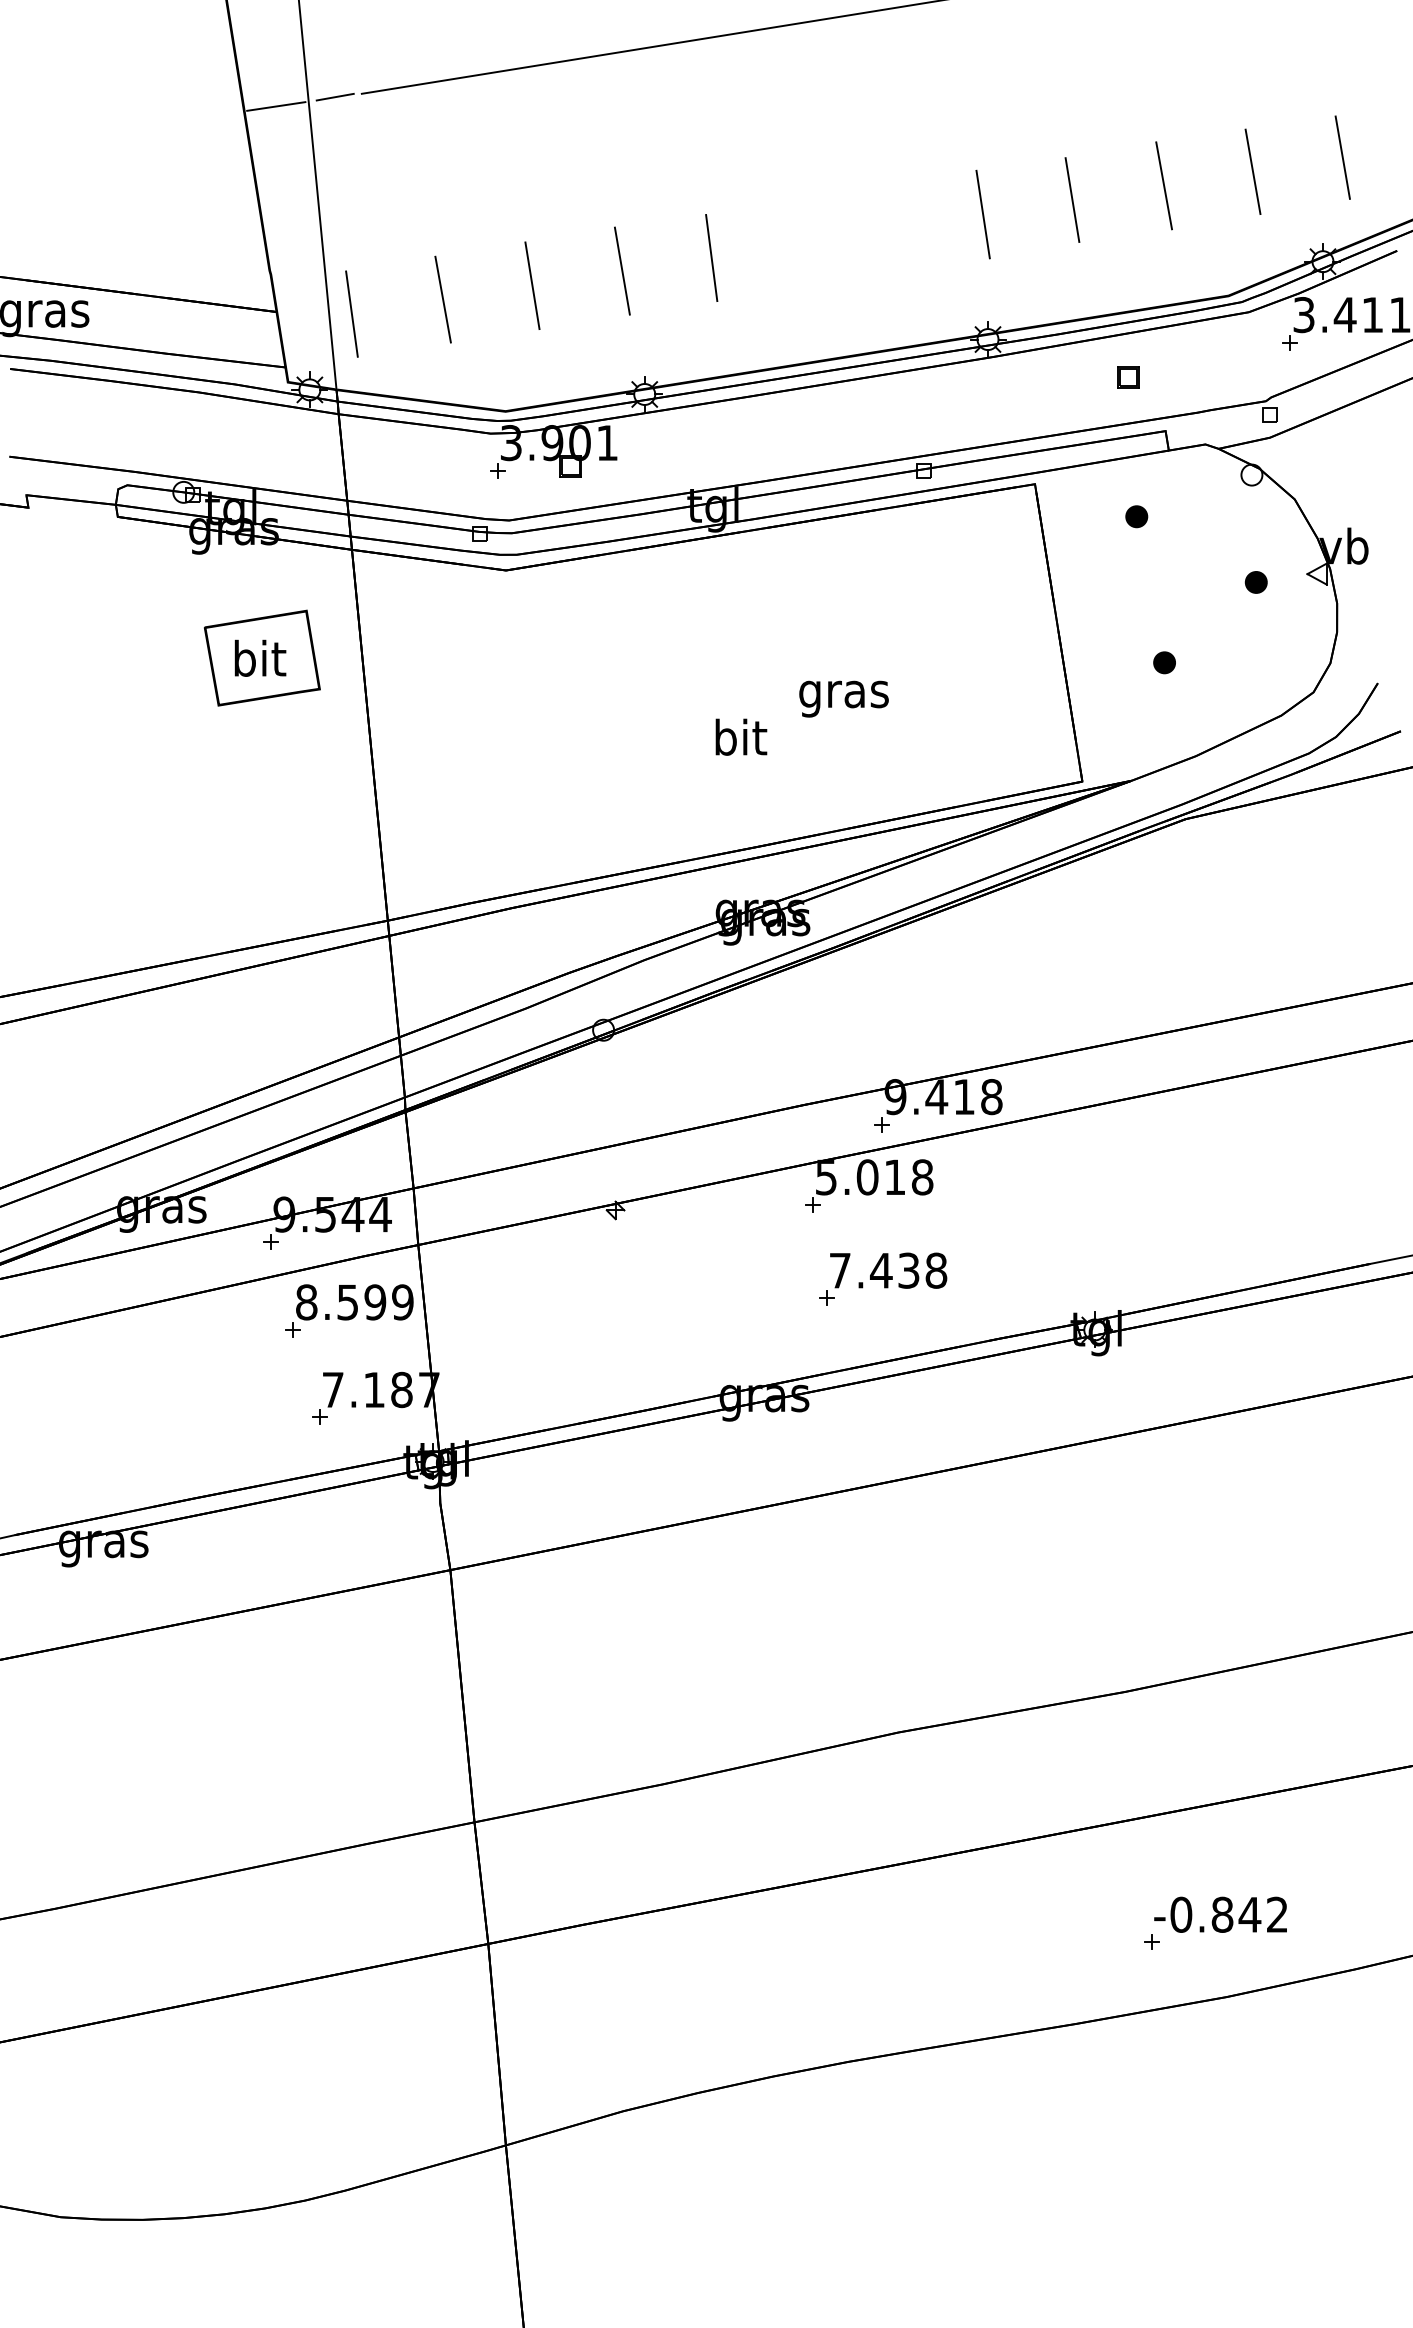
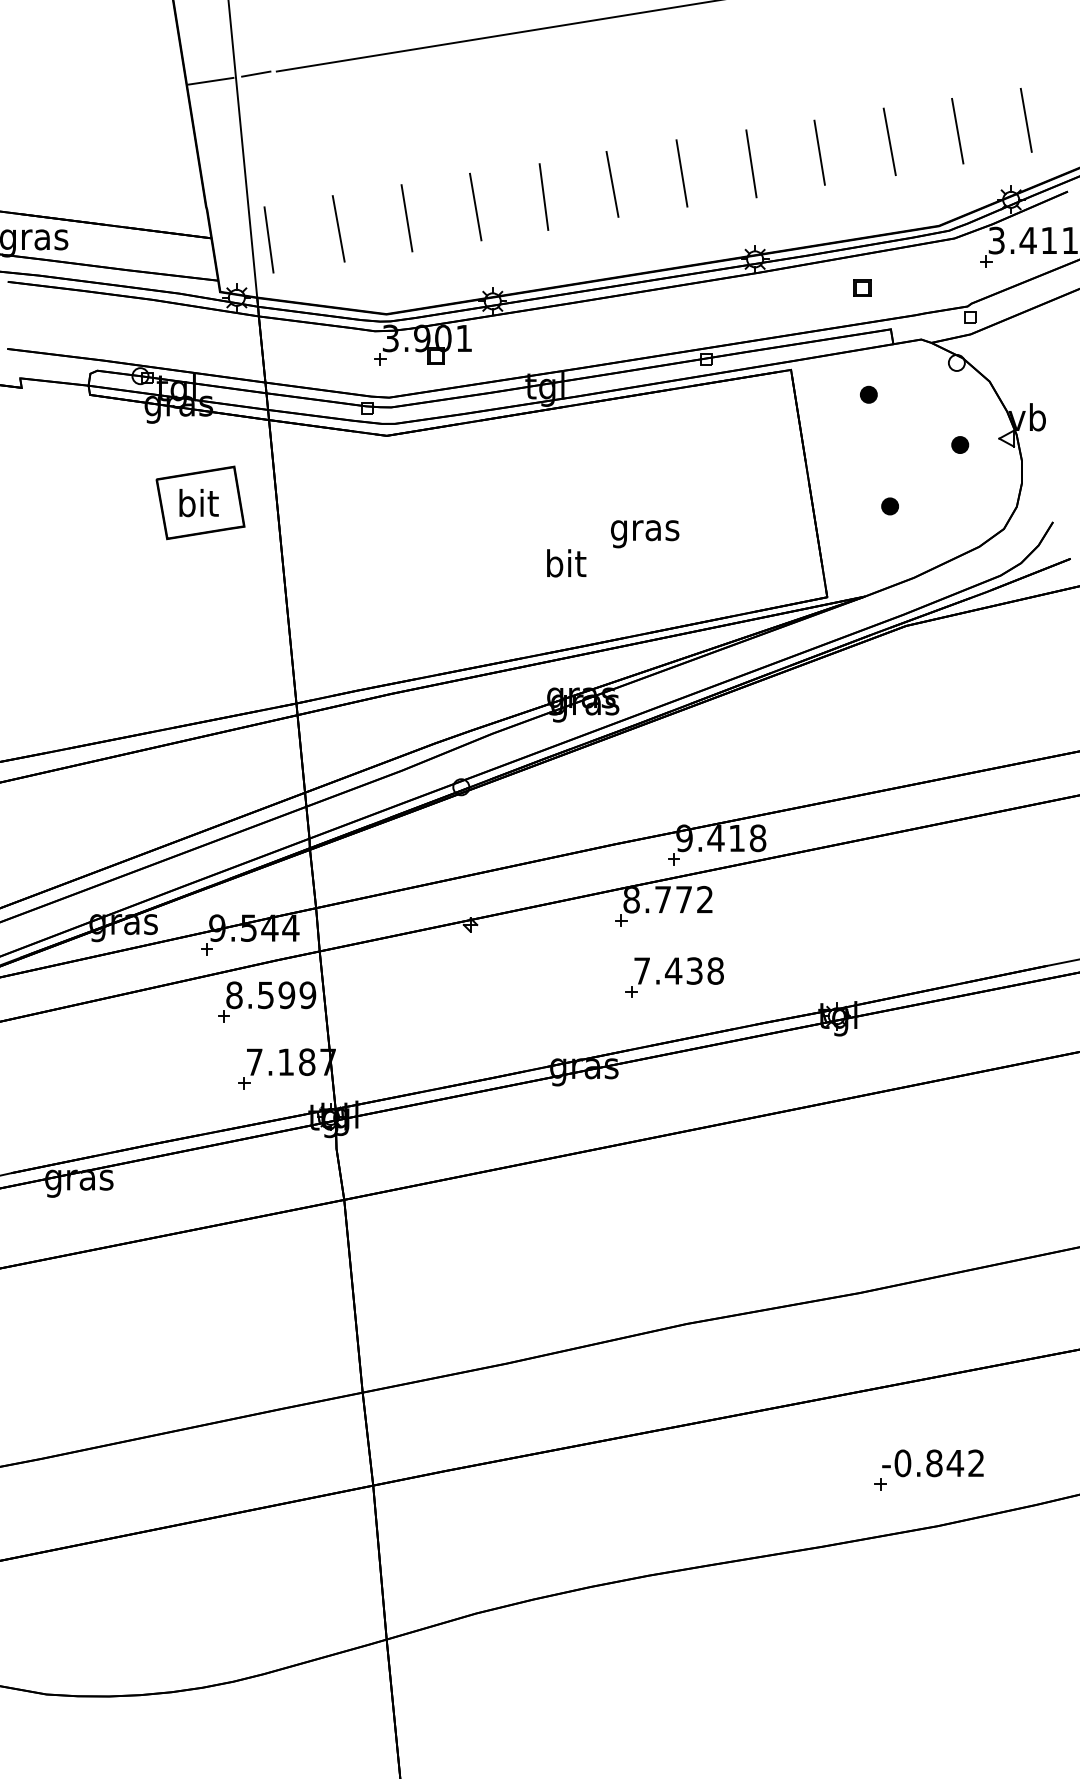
line: (892, 226) -> (682, 172), added
line: (801, 241) -> (612, 184), added
text: (874, 1177) -> (668, 899), 5.018 -> 8.772

